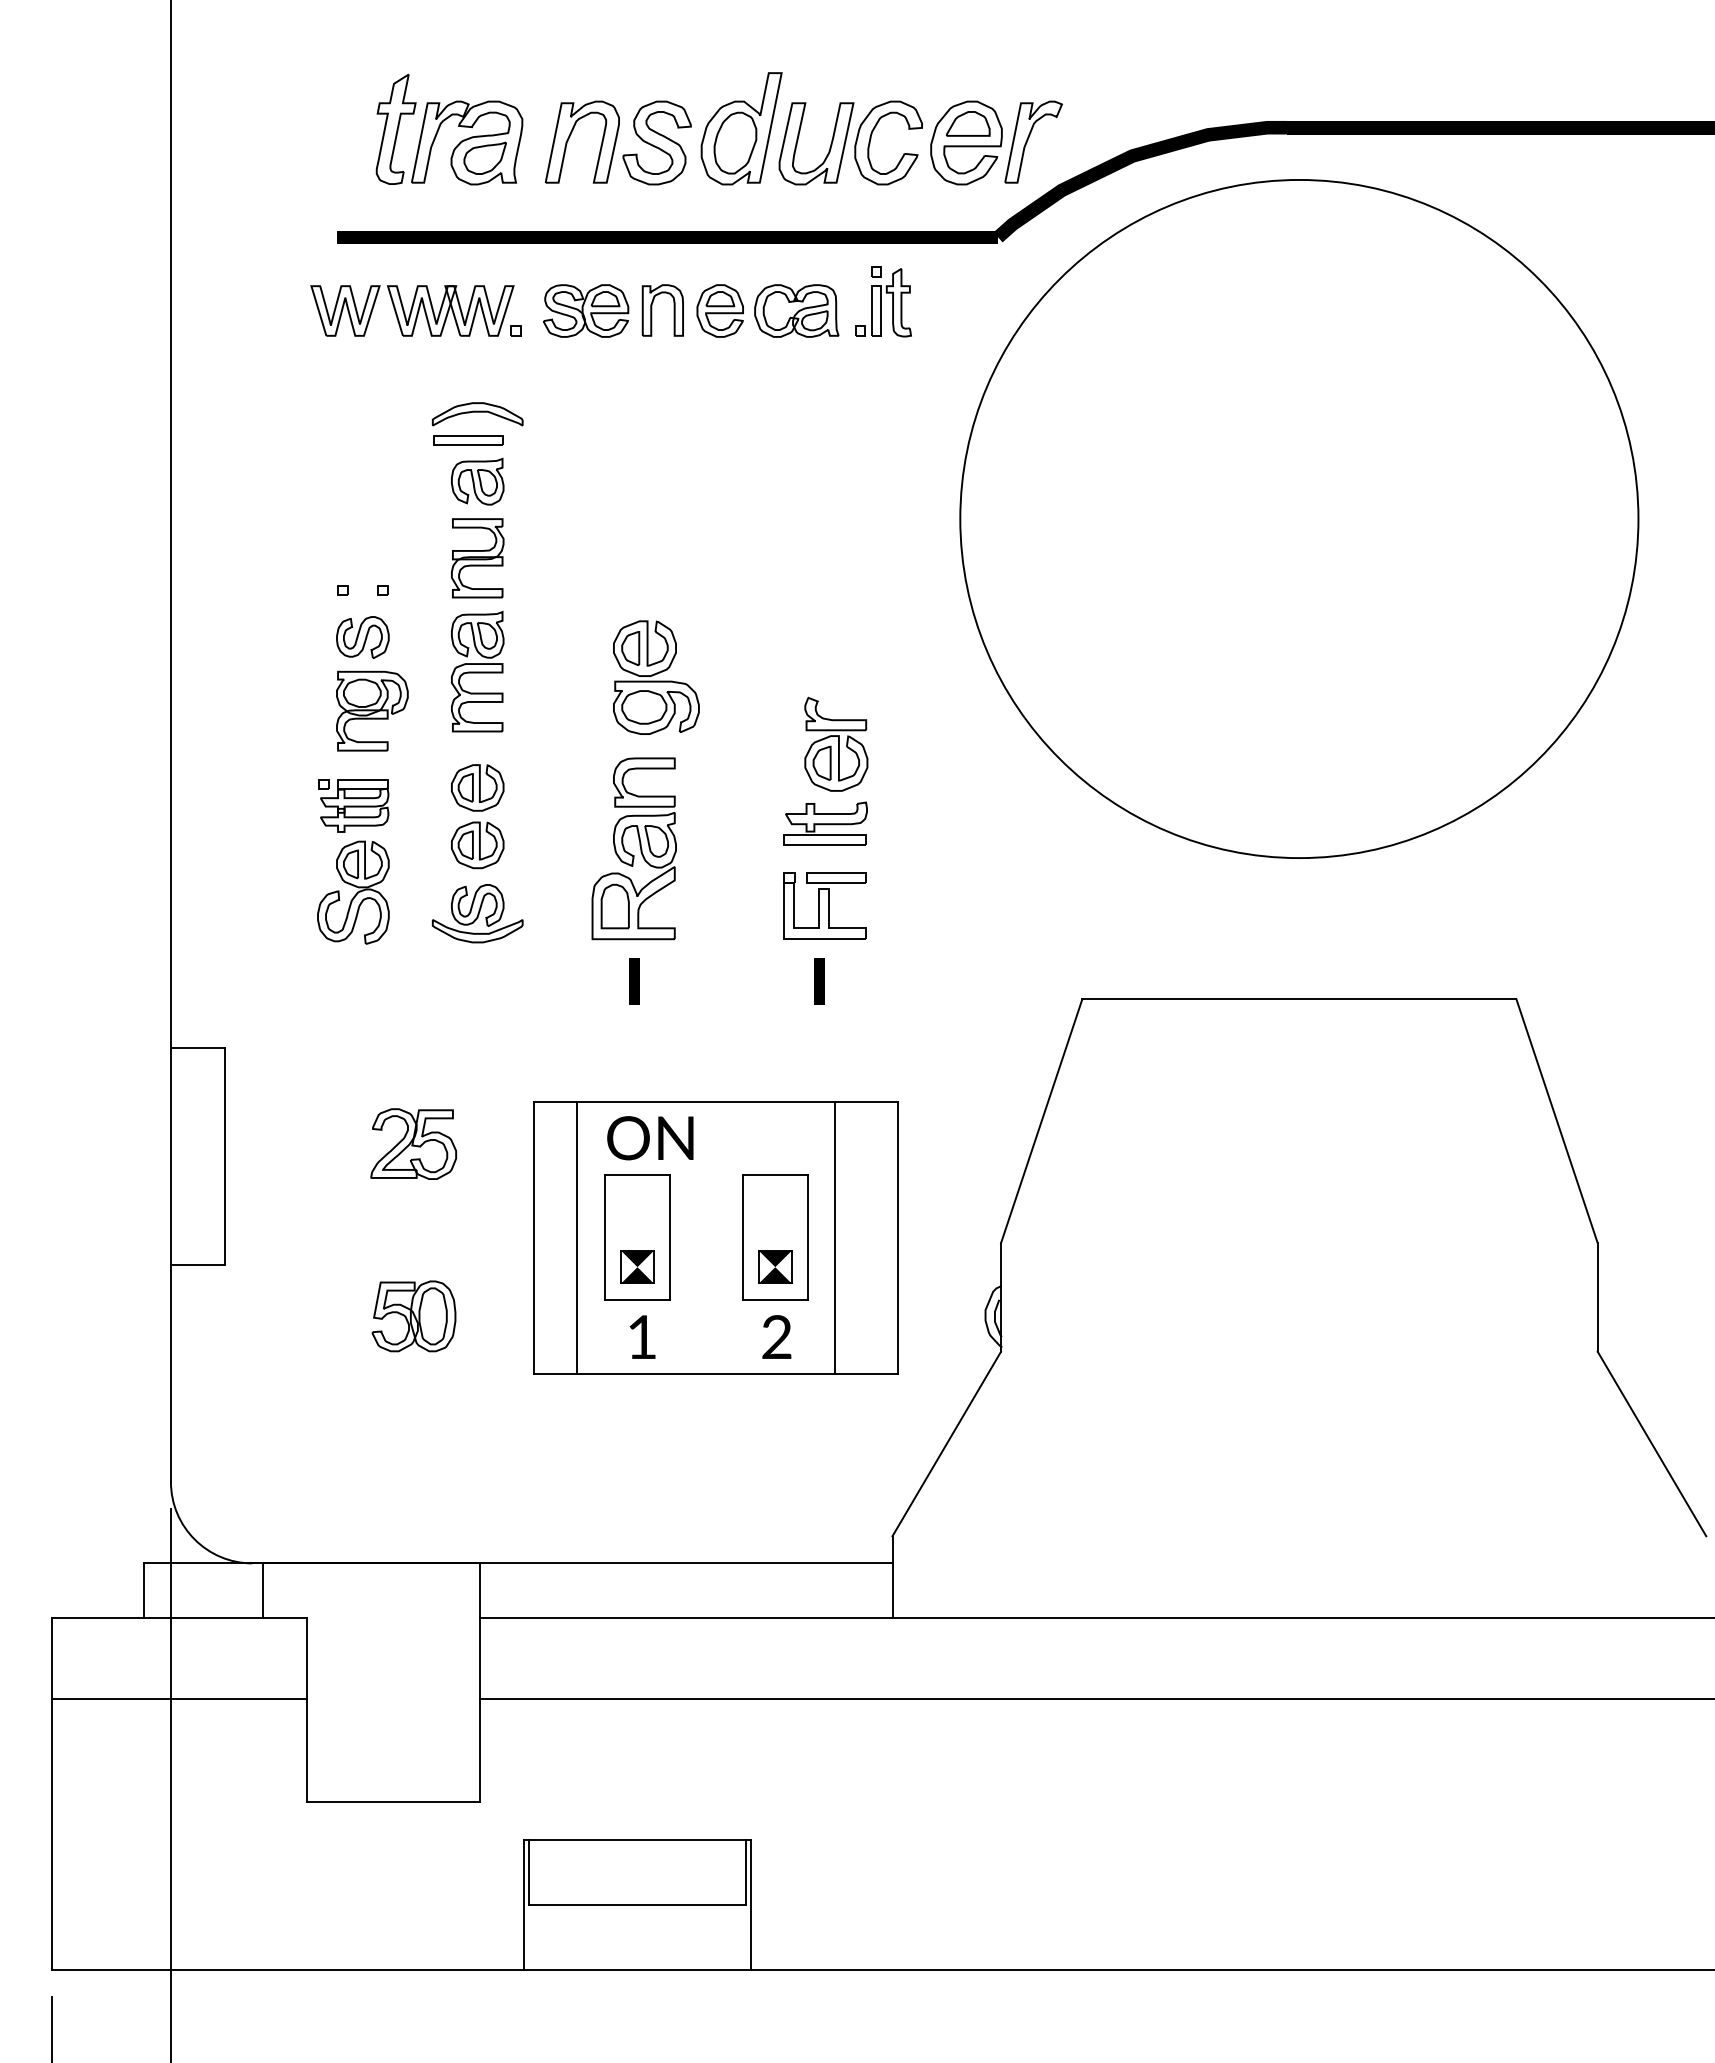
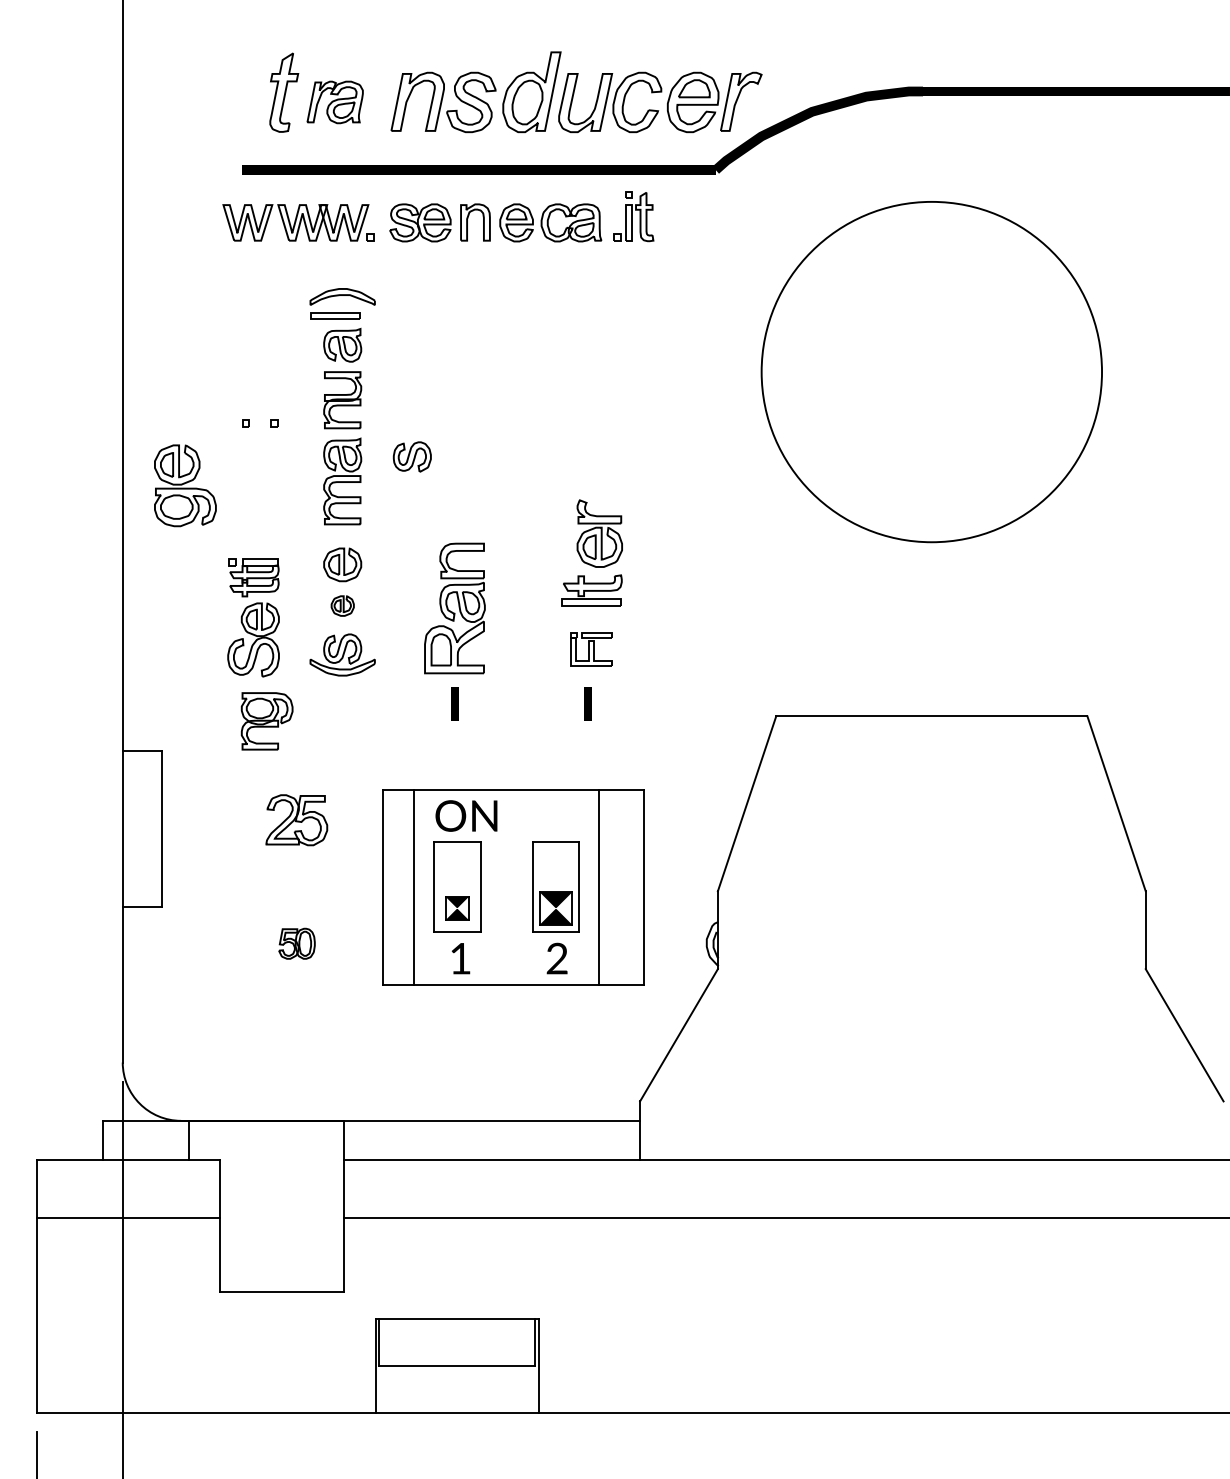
part: (467, 142) -> (335, 102), size x0.7
circle: (1299, 518) -> (931, 371), size x0.7
part: (362, 637) -> (412, 457), moved
part: (656, 677) -> (185, 485), moved
part: (372, 710) -> (267, 720), moved
part: (477, 845) -> (342, 606), size x0.6
part: (824, 905) -> (591, 649), size x0.7
part: (775, 1266) -> (556, 907), size x1.4
part: (413, 1316) -> (296, 943), size x0.6

